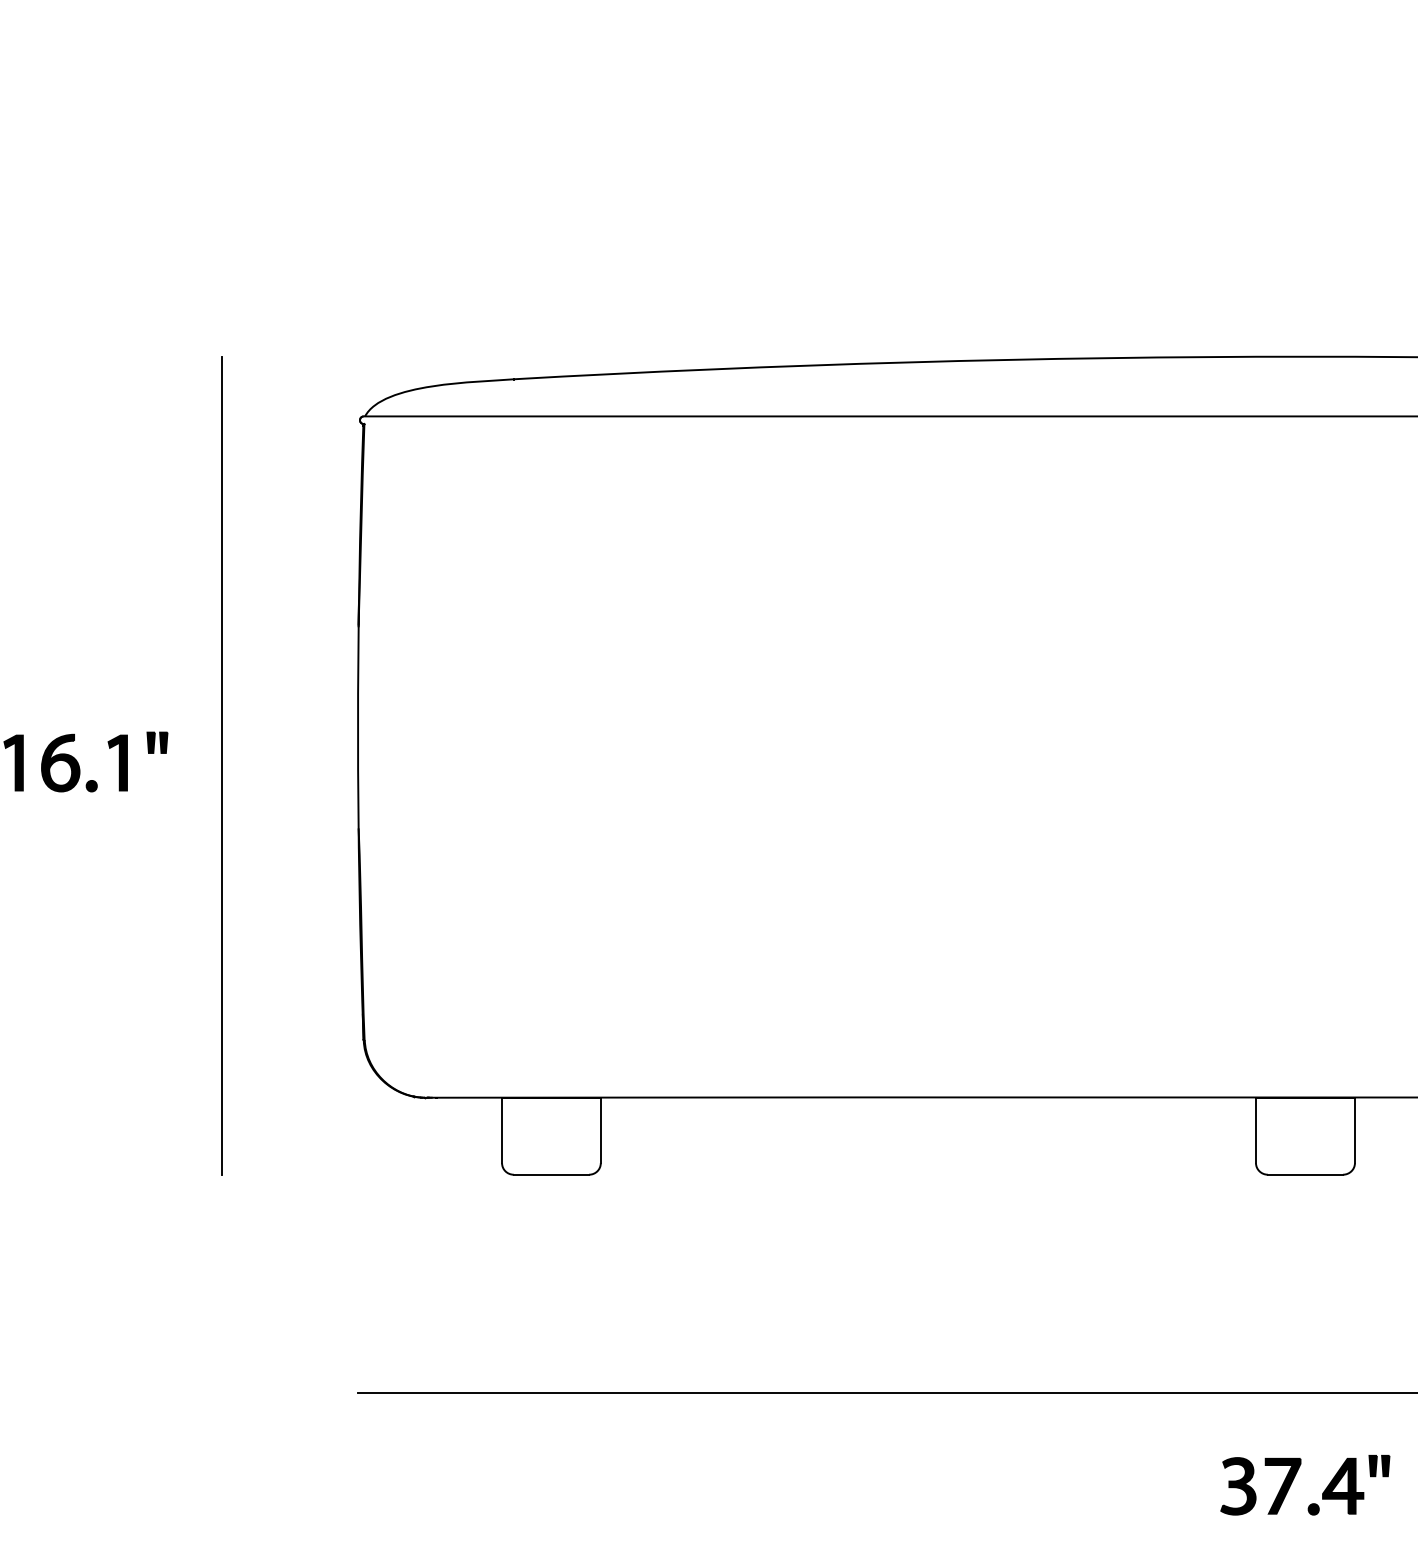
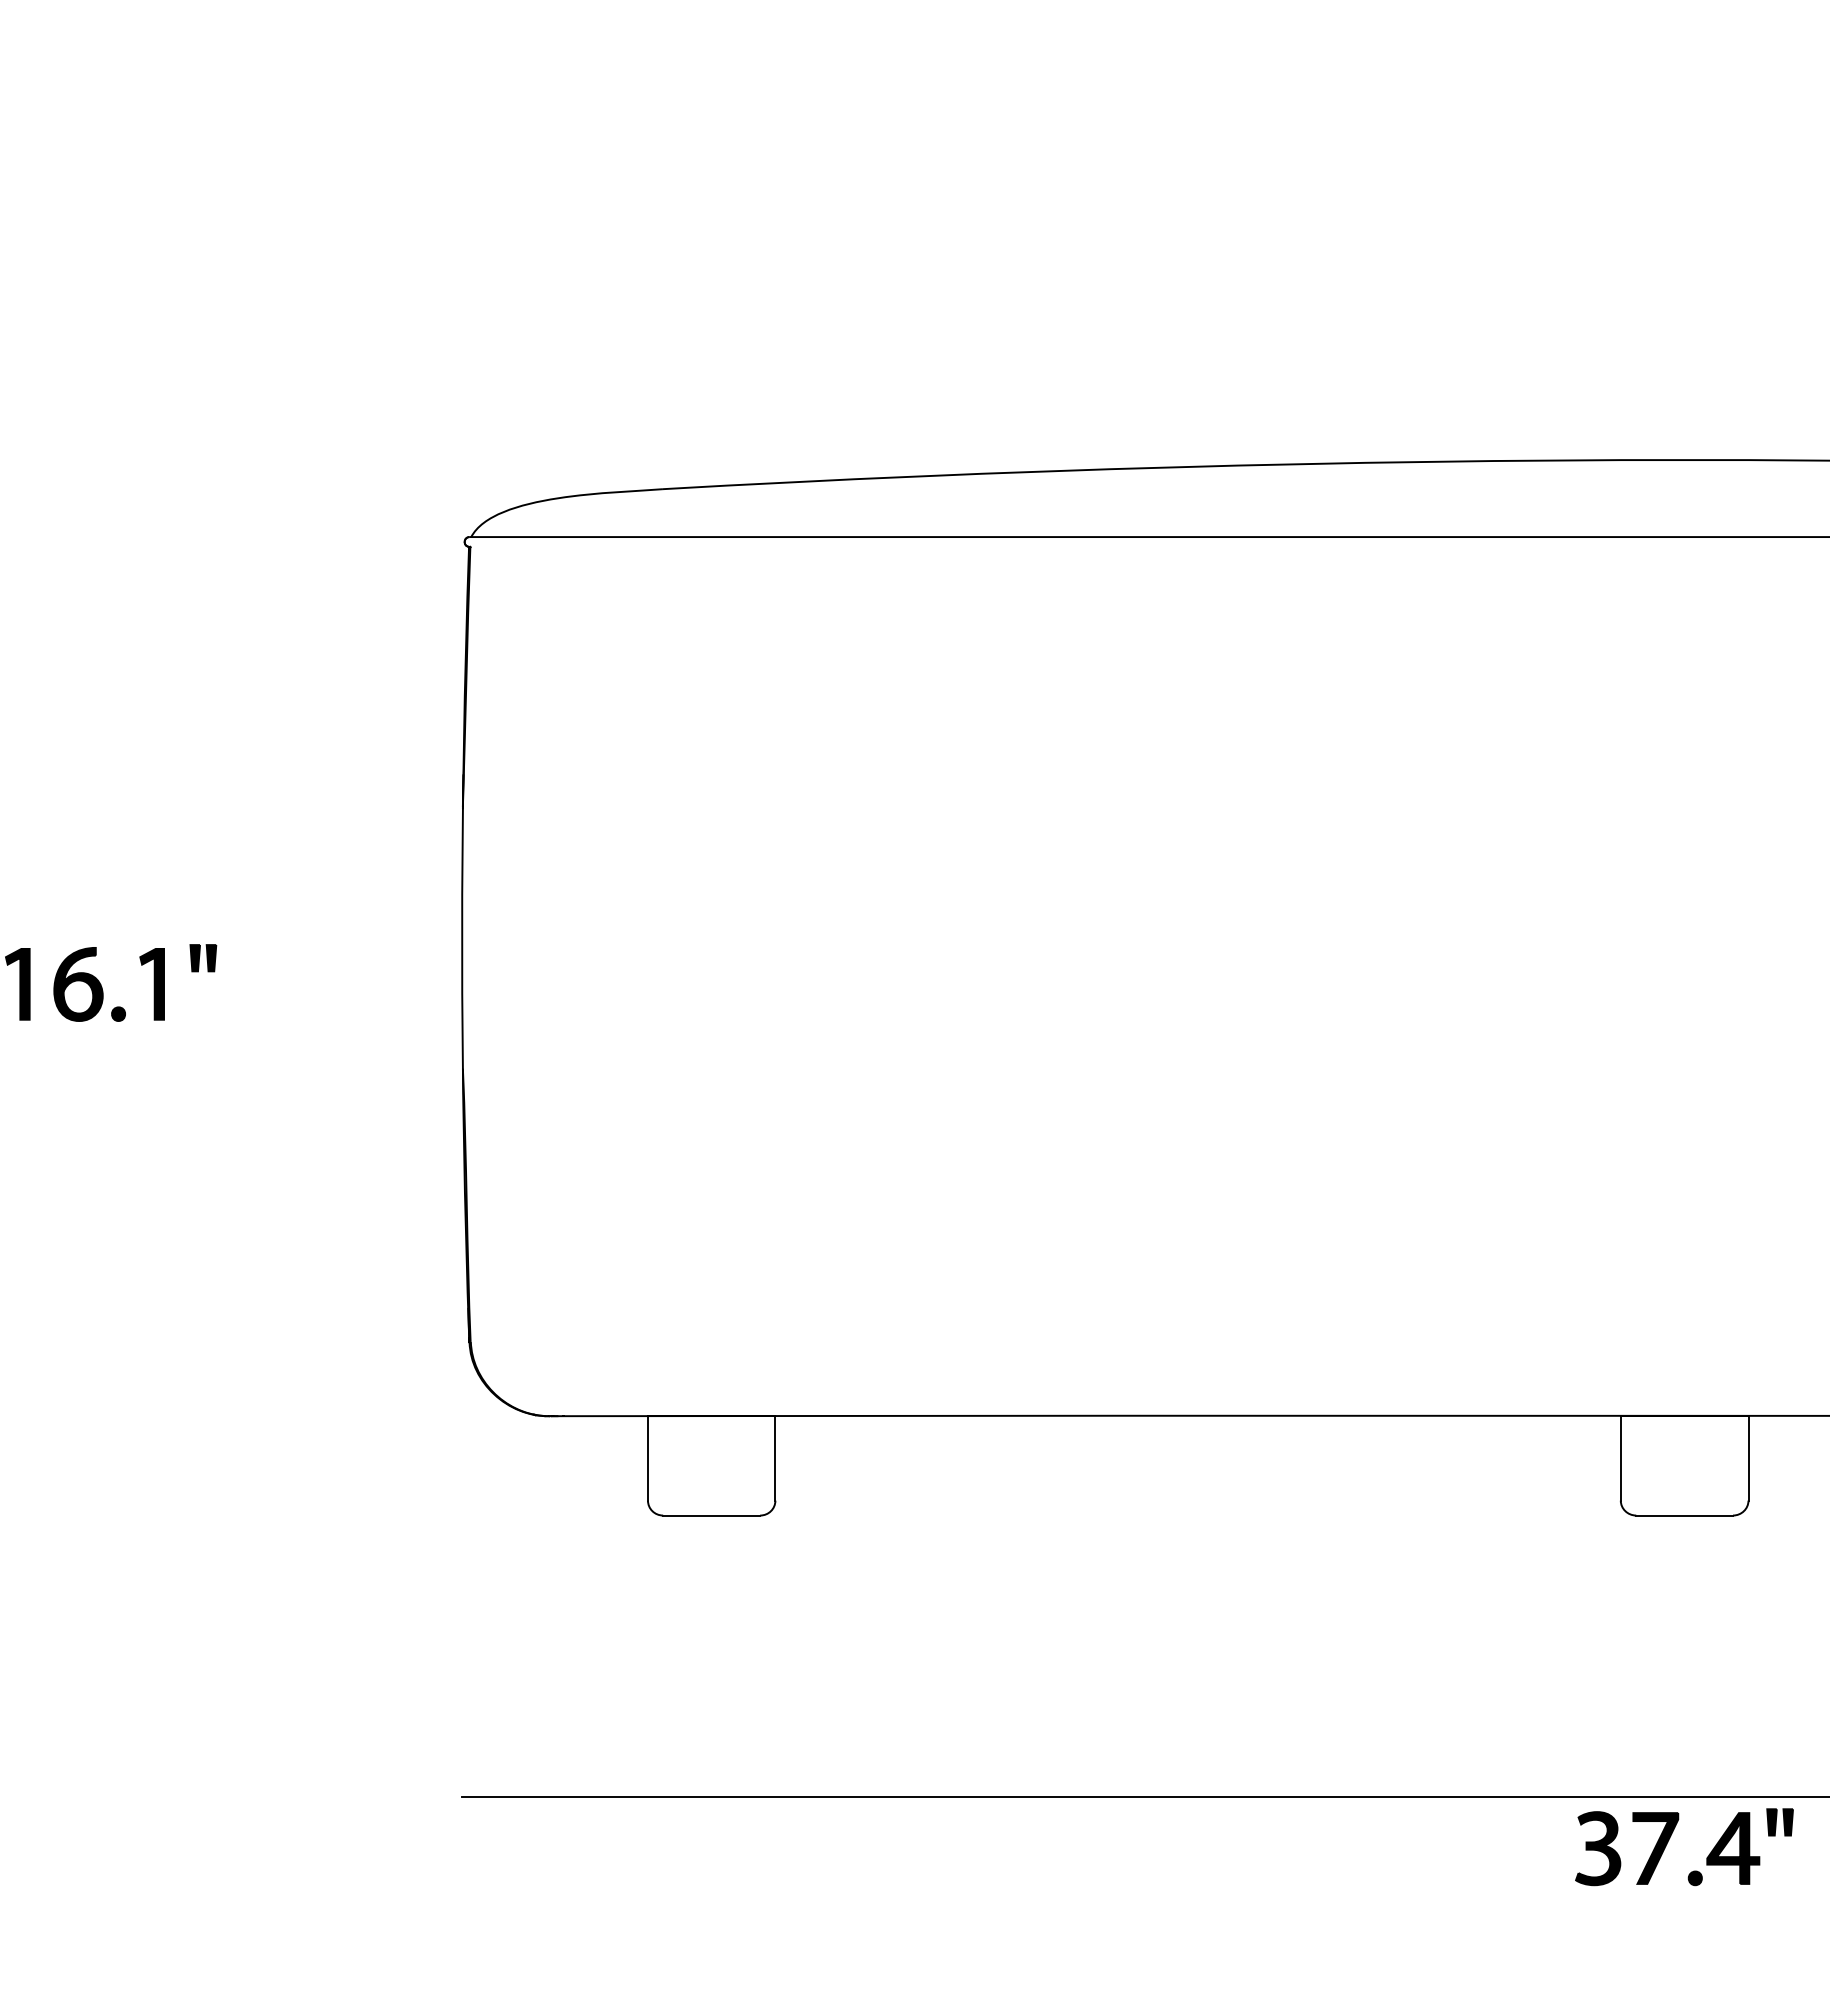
line: (221, 765) -> (286, 987), removed
part: (1293, 1480) -> (1669, 1840), moved

